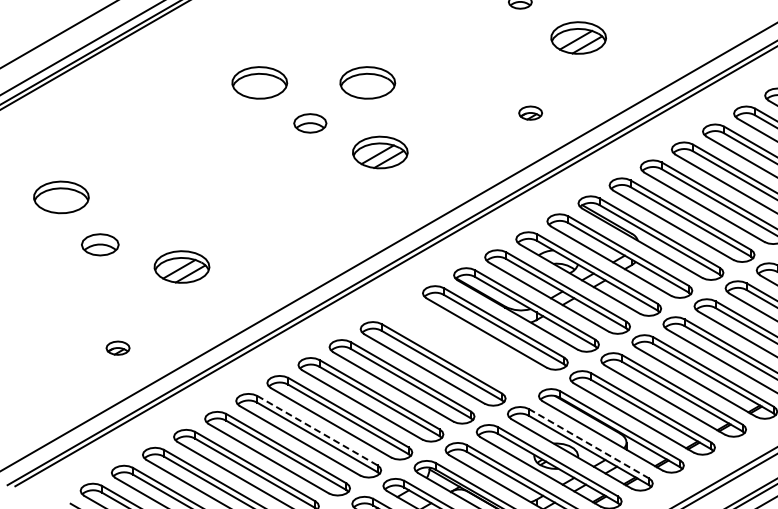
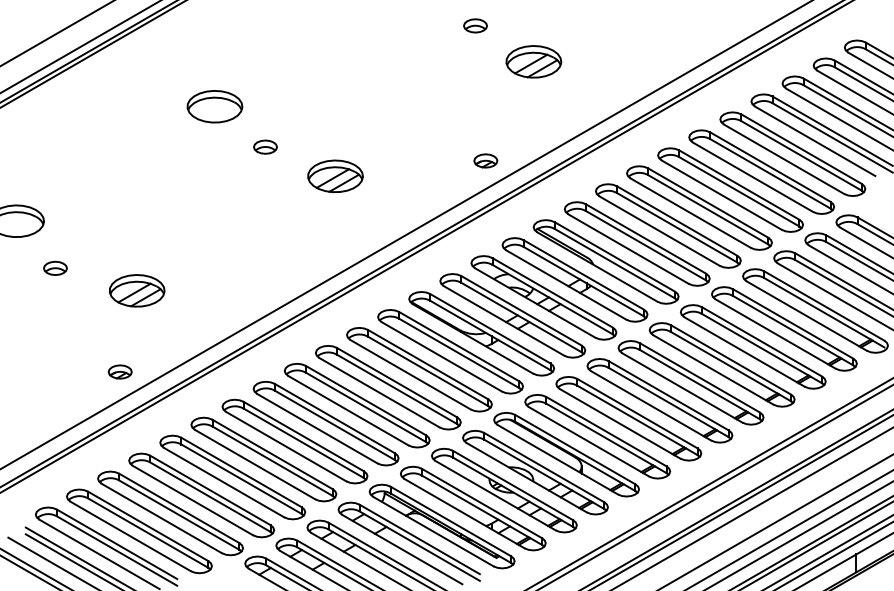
part: (367, 82) -> (322, 106), removed
part: (530, 112) -> (485, 160), moved
part: (310, 122) -> (265, 146), size x0.71
part: (100, 243) -> (55, 267), size x0.62
part: (464, 345) -> (419, 369), added
part: (117, 347) -> (119, 371), moved
line: (317, 430) -> (272, 454), dashed -> solid
line: (588, 443) -> (543, 467), dashed -> solid

